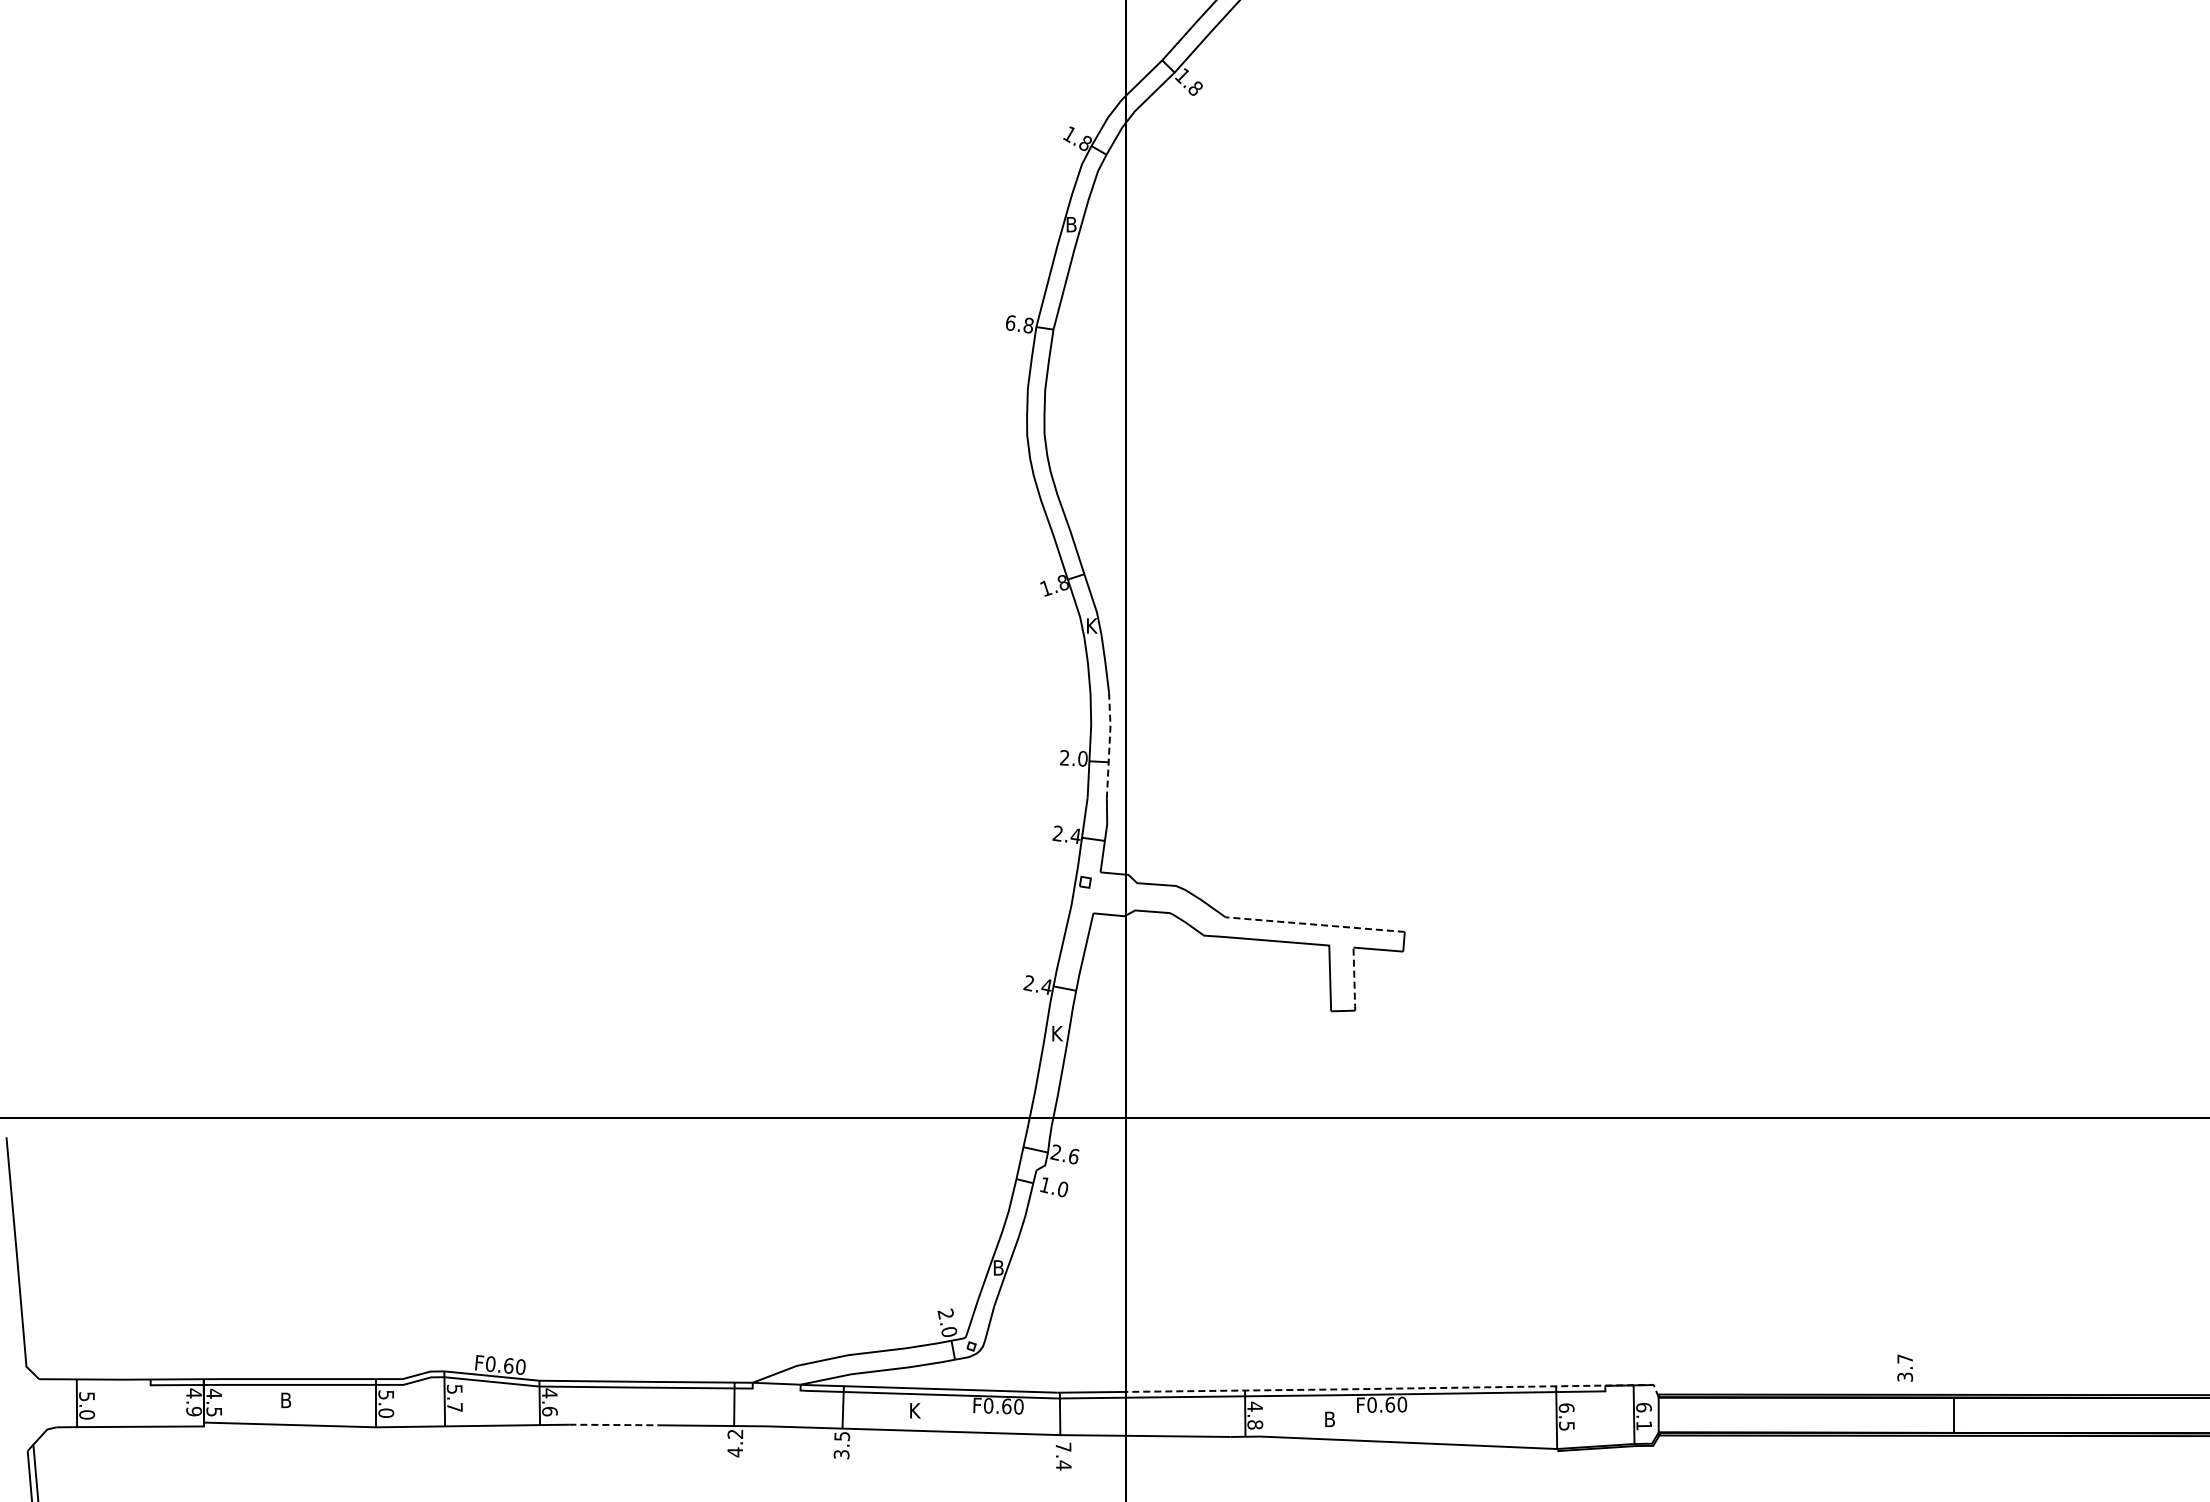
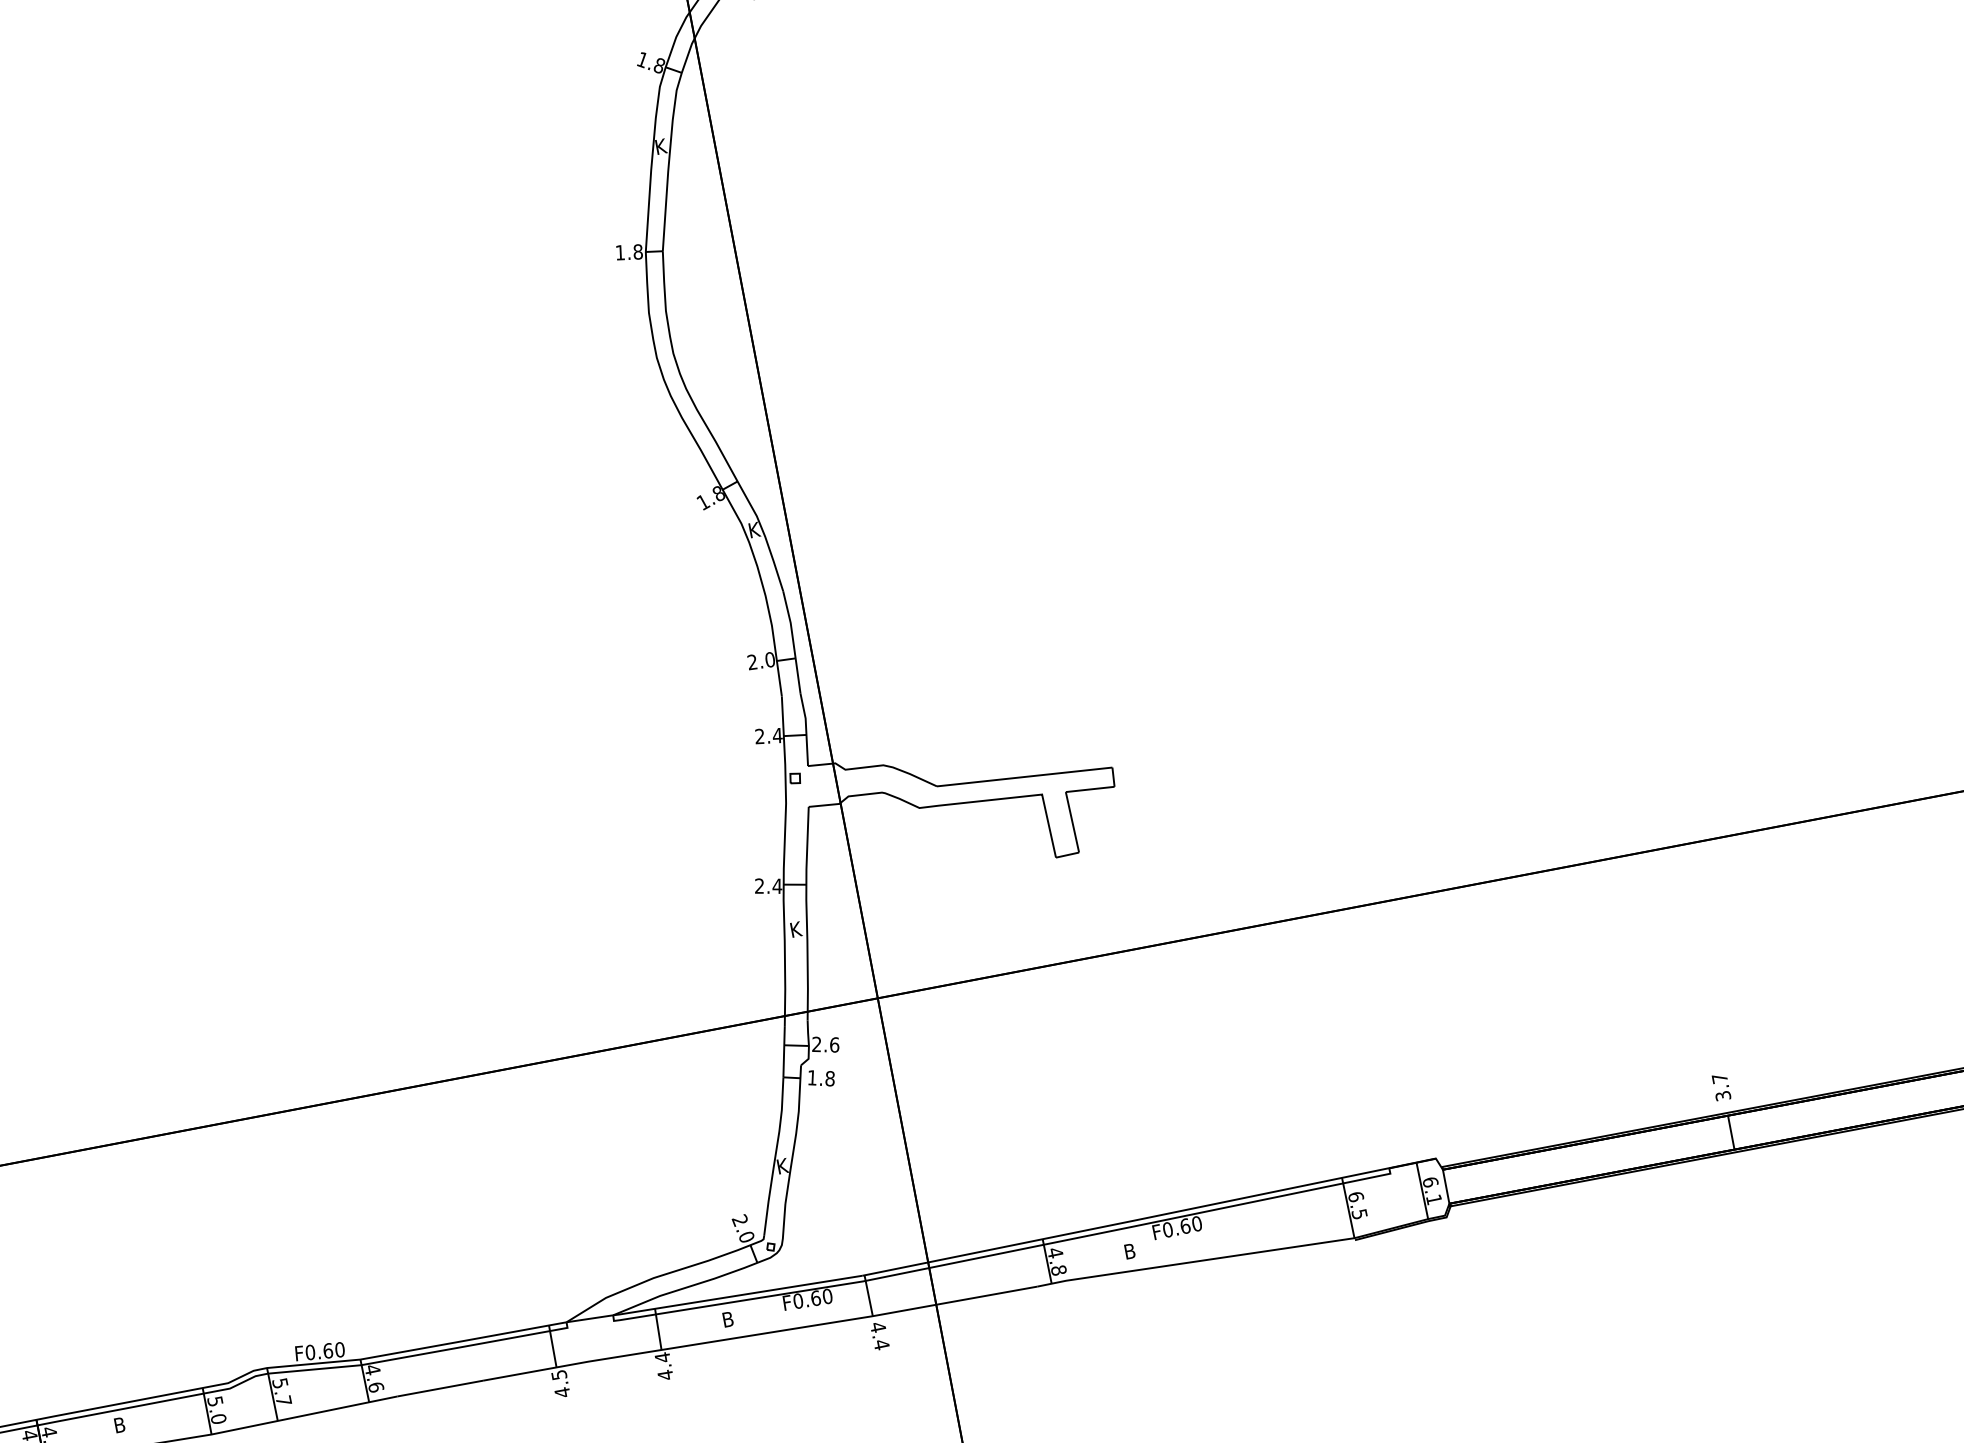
text: (1072, 224) -> (661, 146), B -> K
text: (1010, 323) -> (620, 253), 6.8 -> 1.8
line: (1109, 744) -> (793, 641), dashed -> solid
line: (1315, 924) -> (1024, 776), dashed -> solid
line: (1354, 979) -> (1072, 822), dashed -> solid
text: (1062, 1189) -> (829, 1078), 1.0 -> 1.8
text: (999, 1267) -> (783, 1165), B -> K
text: (1905, 1367) -> (1721, 1086), moved
line: (1396, 1388) -> (1188, 1209), dashed -> solid
text: (916, 1410) -> (729, 1318), K -> B
line: (614, 1425) -> (441, 1388), dashed -> solid
text: (735, 1433) -> (559, 1374), 4.2 -> 4.5
text: (841, 1445) -> (663, 1366), 3.5 -> 4.4
text: (1063, 1447) -> (878, 1327), 7.4 -> 4.4

